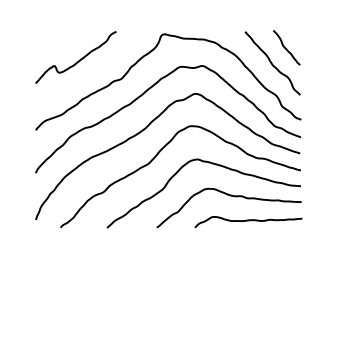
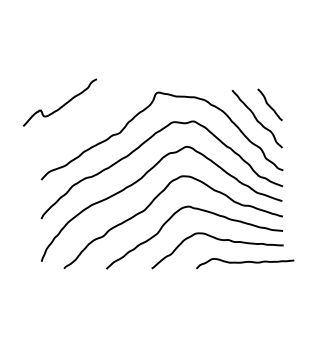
curve: (76, 61) -> (60, 106), moved
curve: (248, 220) -> (245, 262), moved

